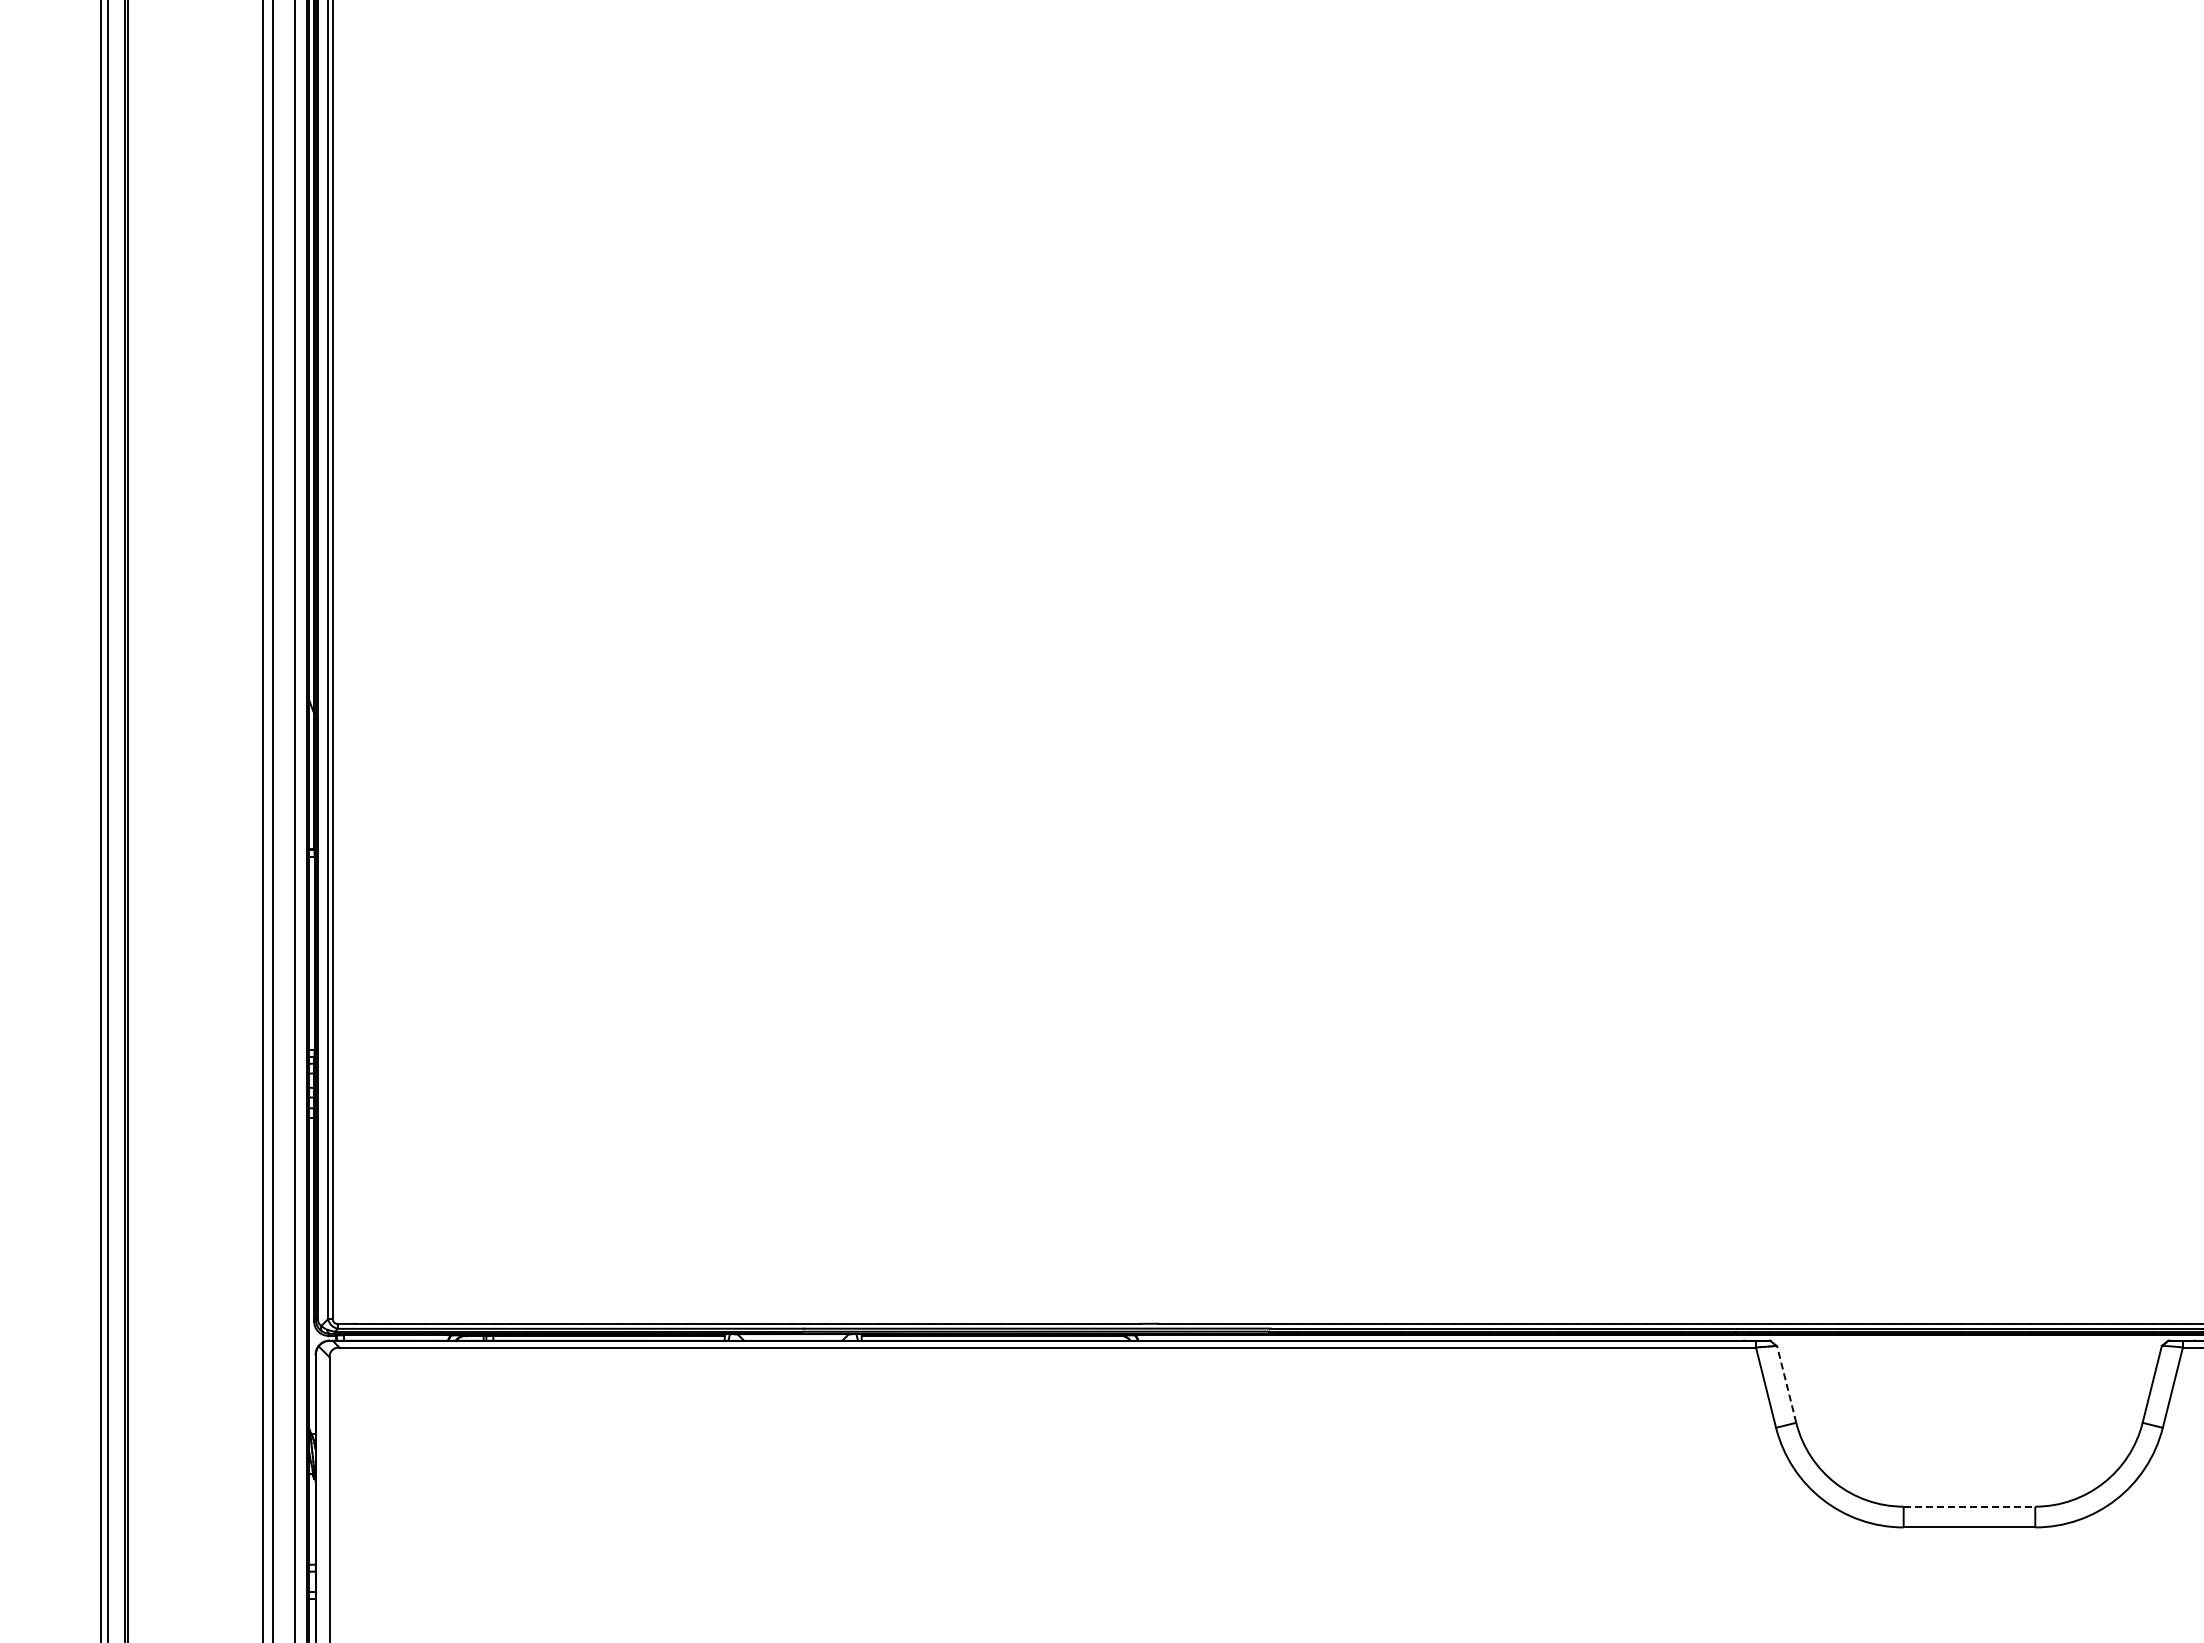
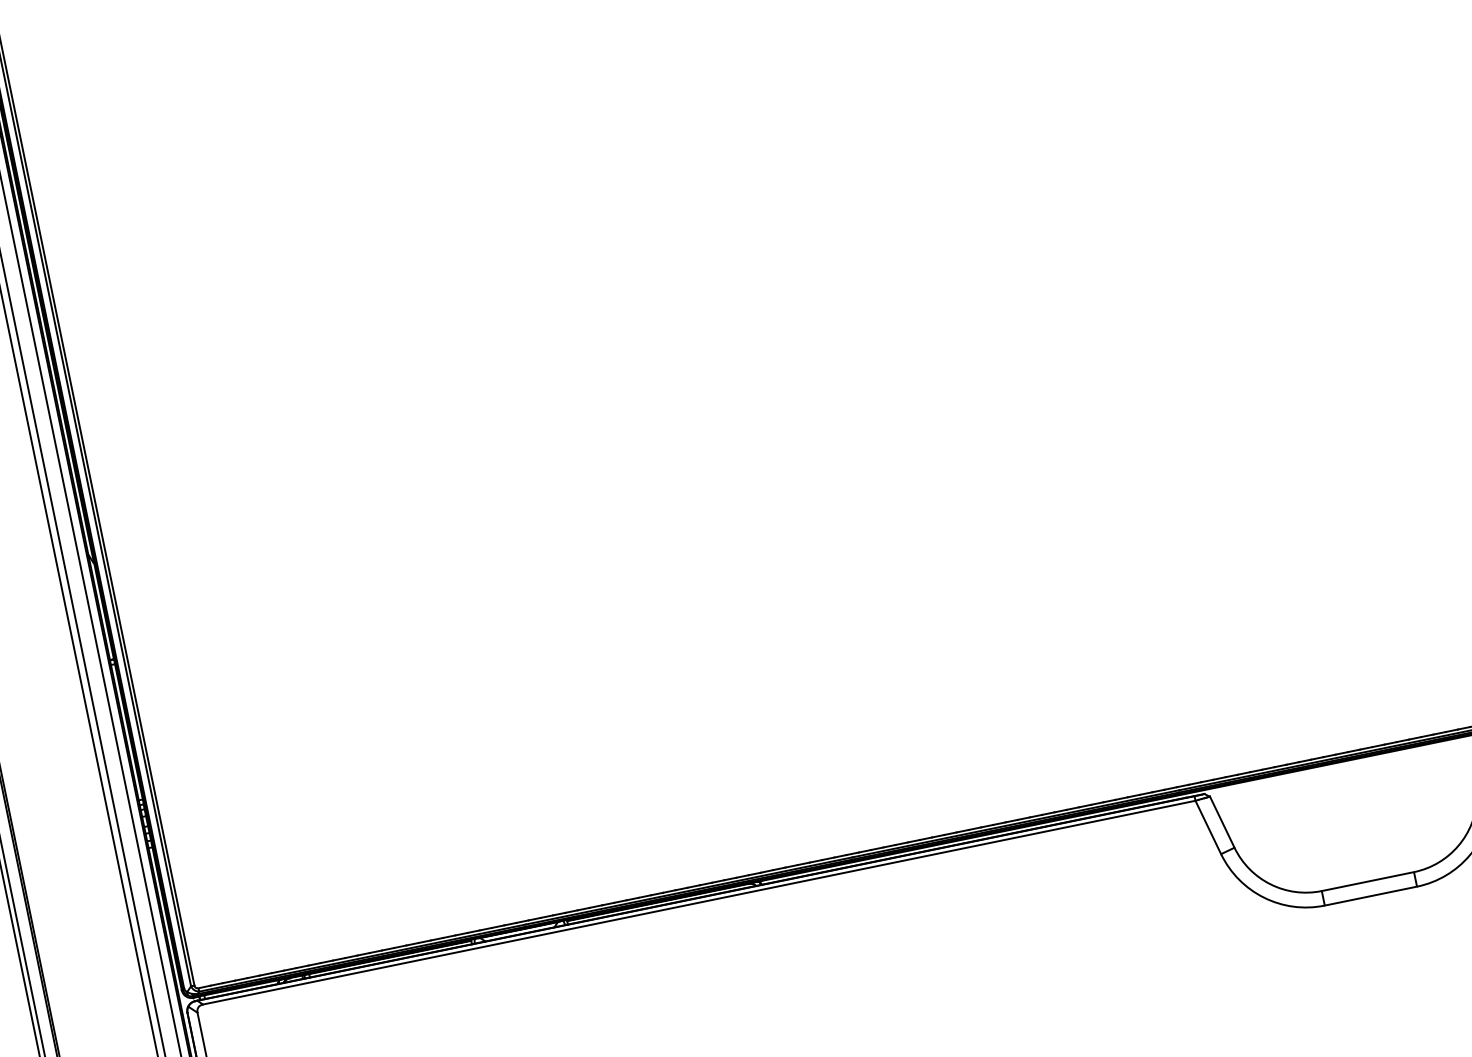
line: (1786, 1384) -> (1222, 822), dashed -> solid
line: (1969, 1506) -> (1367, 881), dashed -> solid

